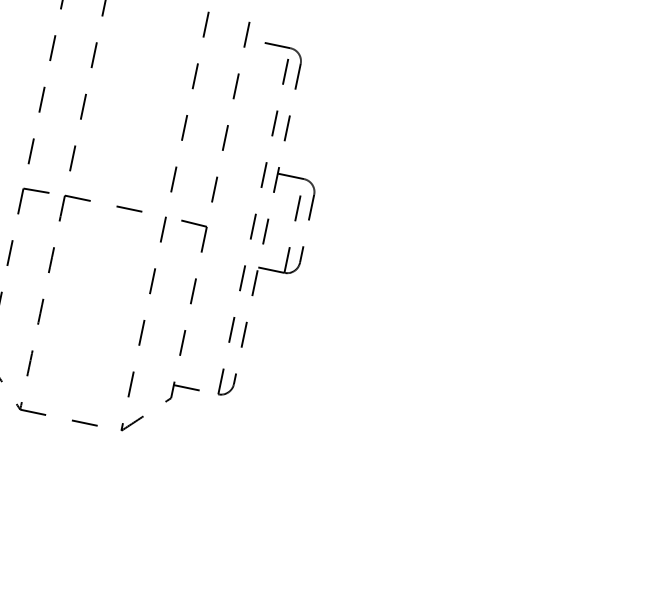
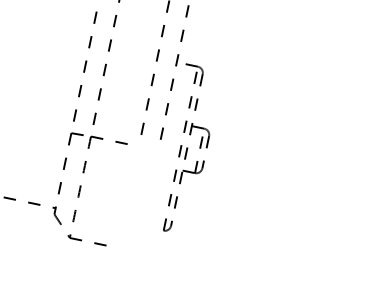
part: (146, 324) -> (129, 197), removed

